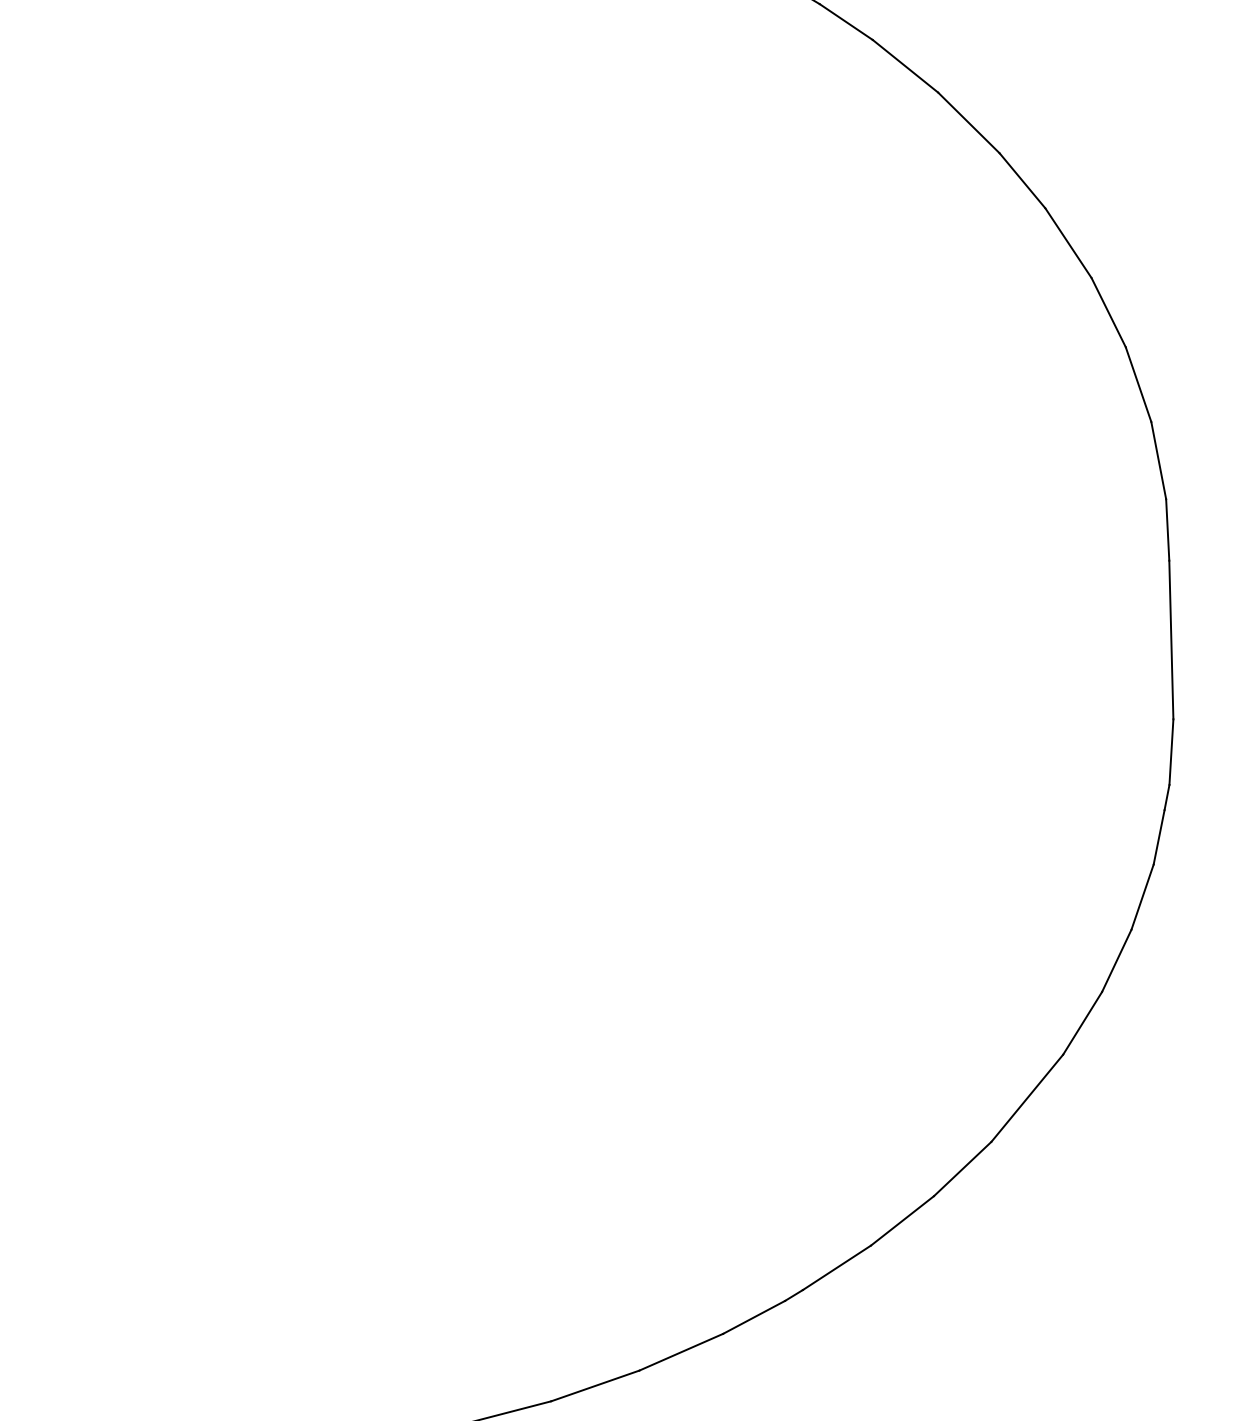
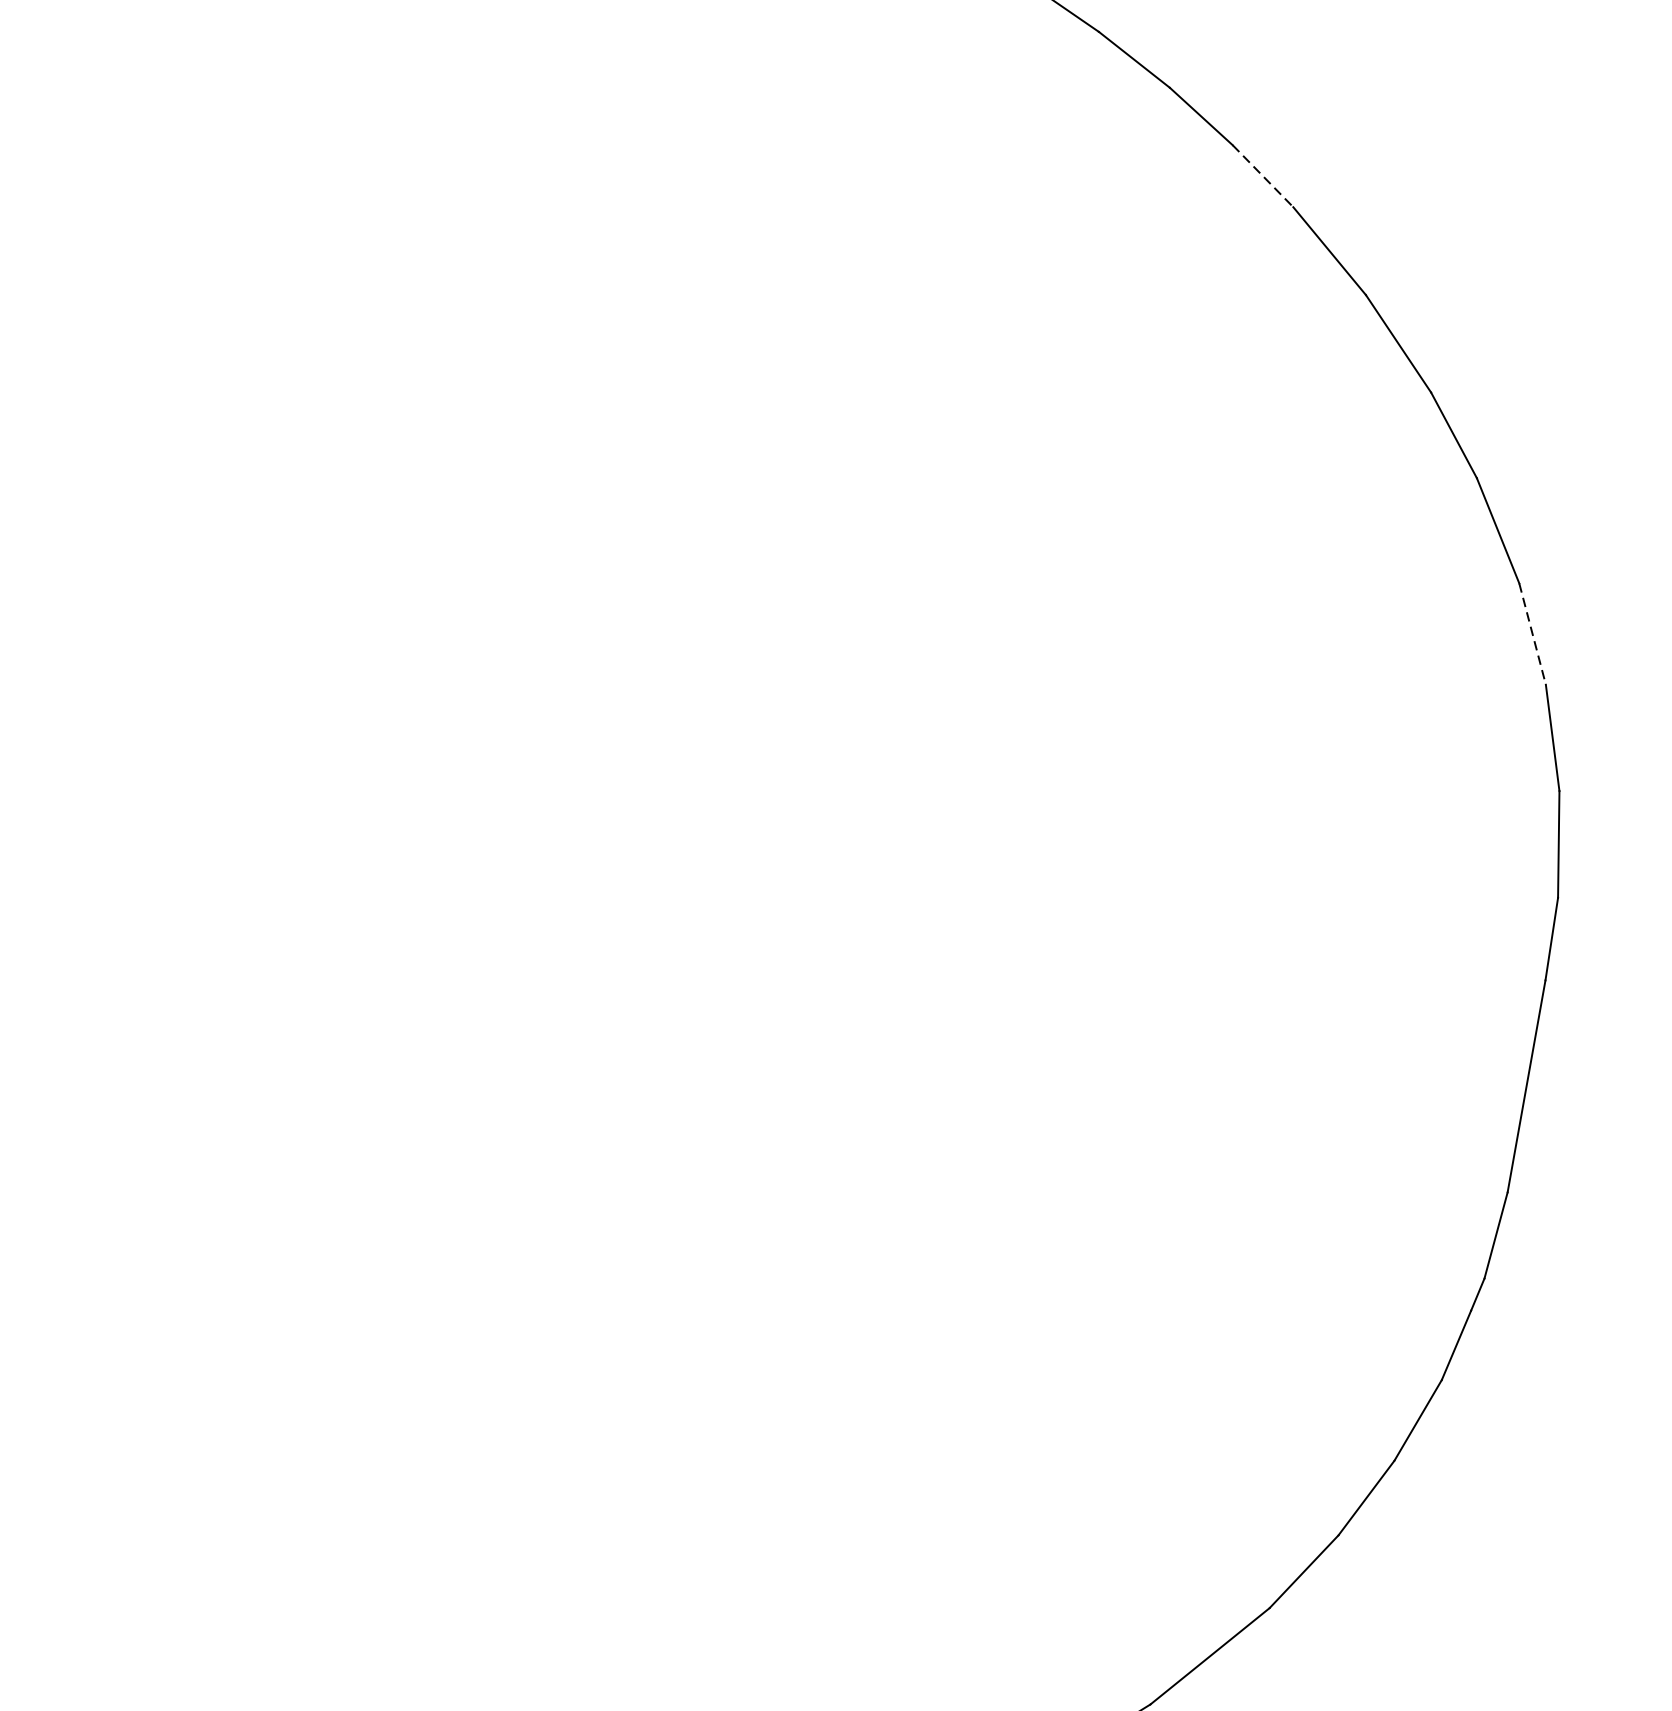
line: (846, 22) -> (1263, 176), solid -> dashed
line: (1108, 312) -> (1532, 633), solid -> dashed

